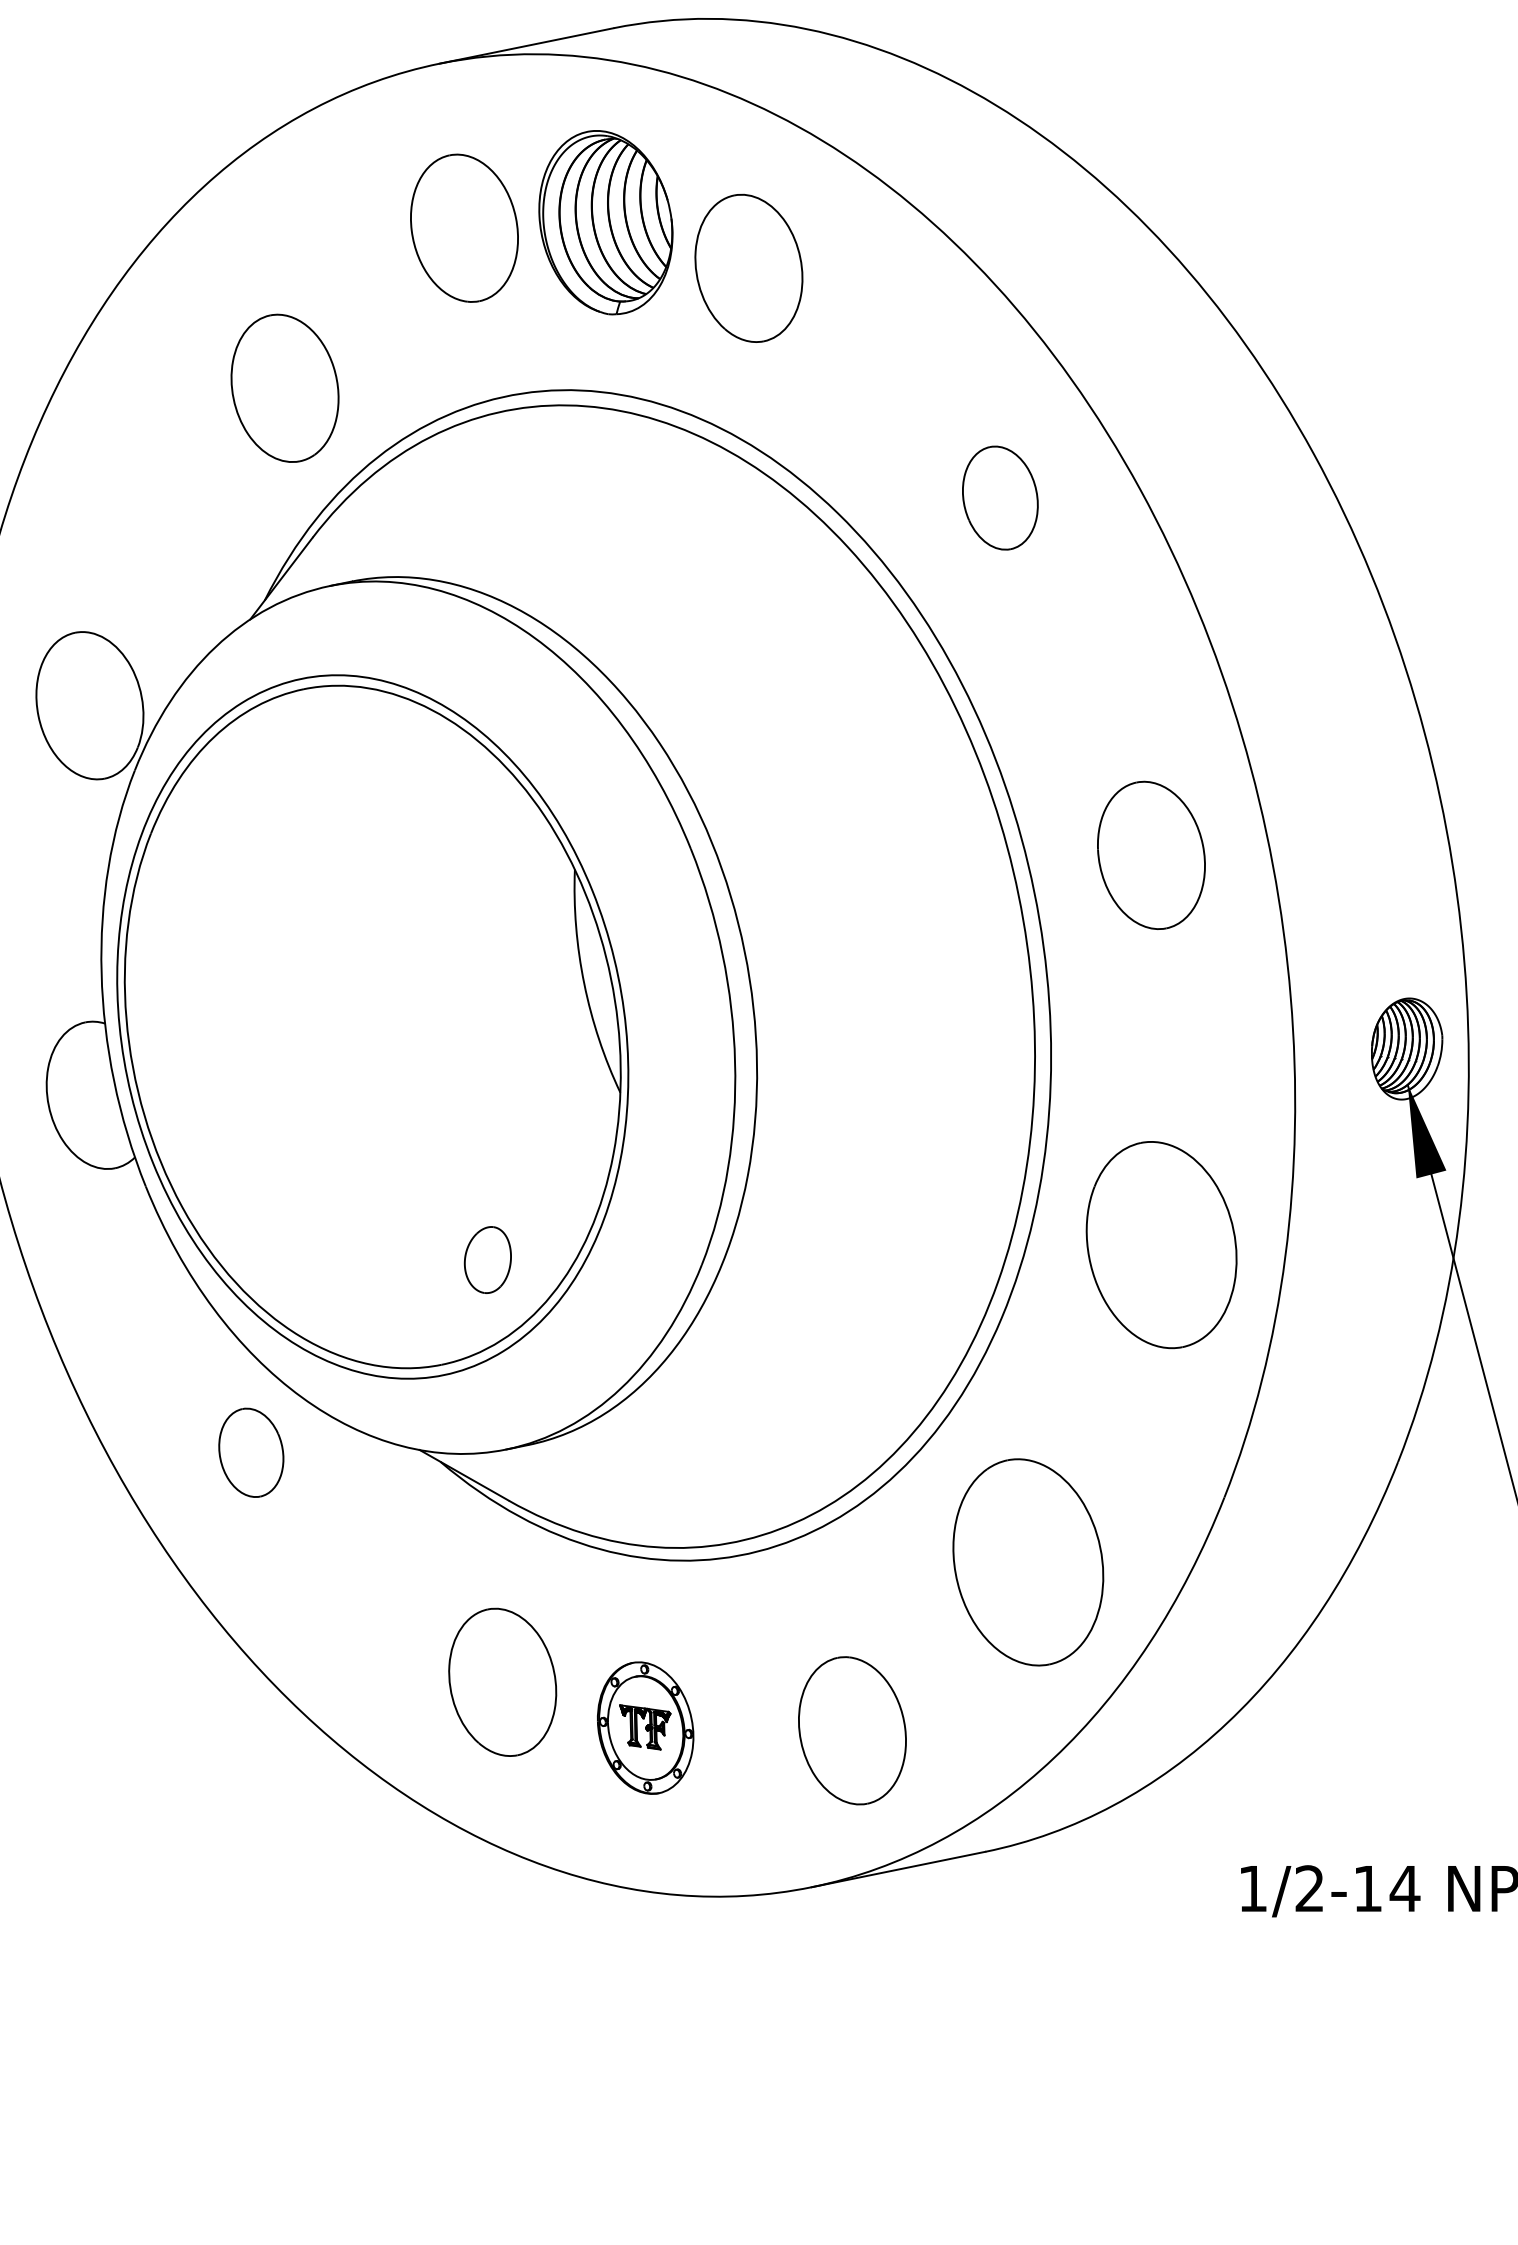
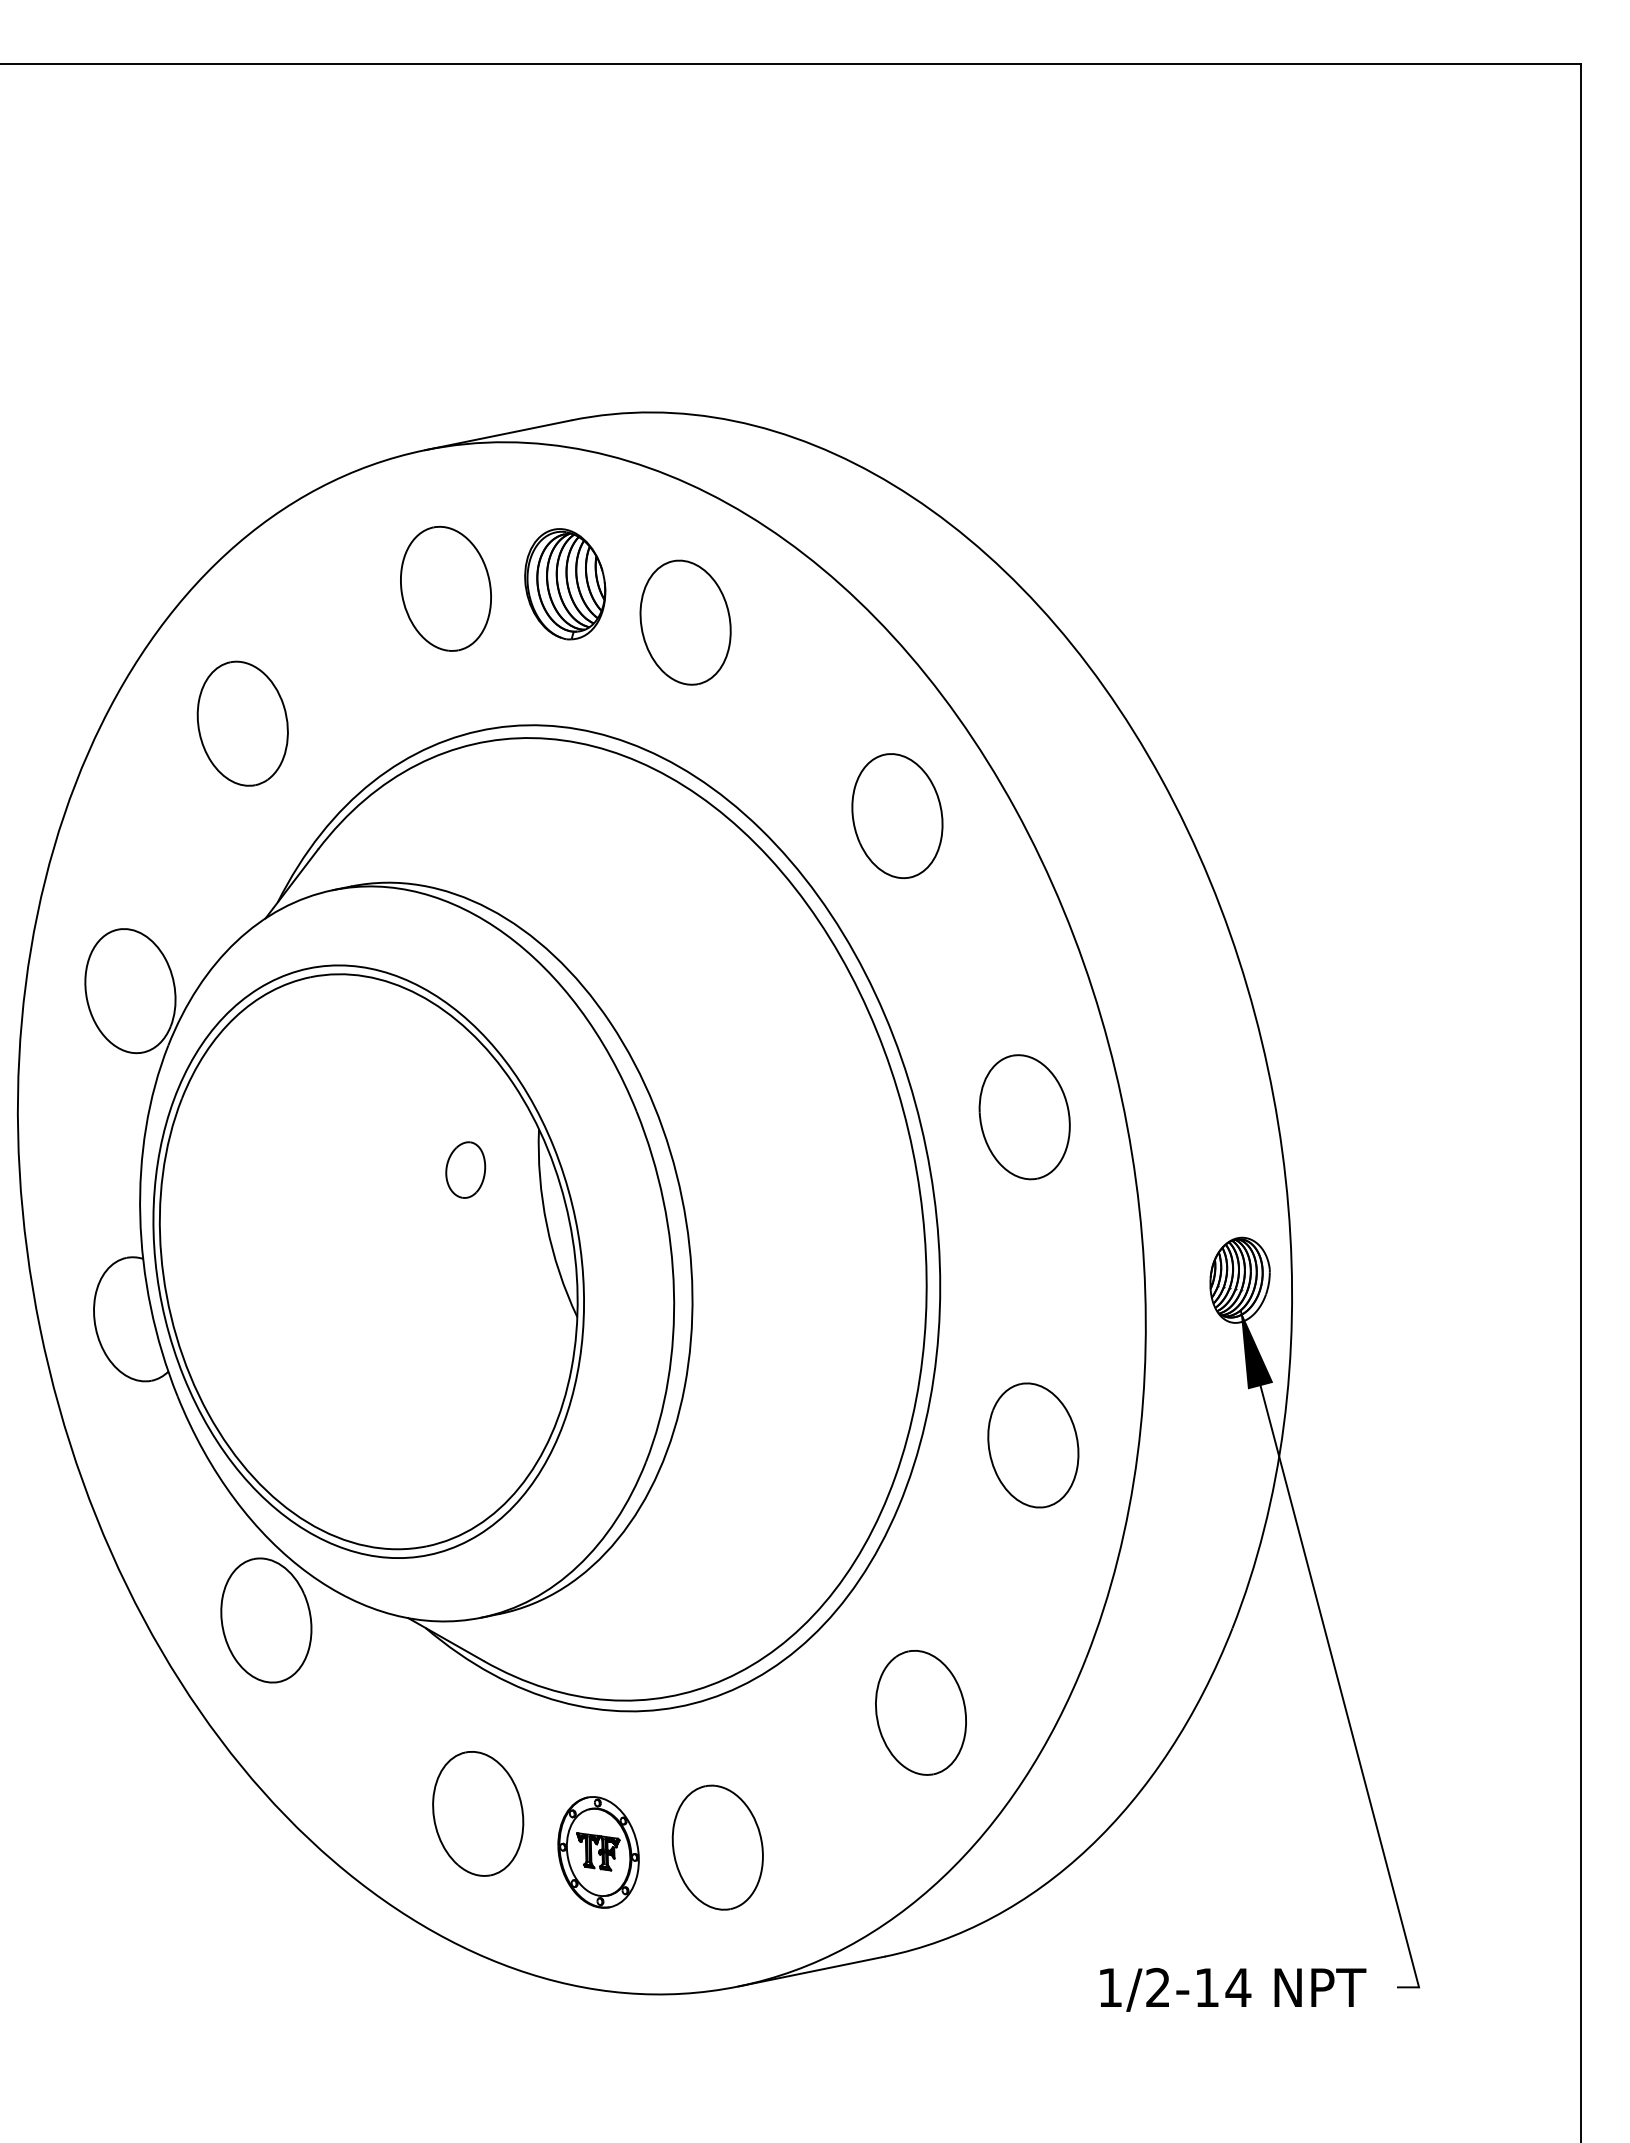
part: (606, 223) -> (565, 584), size x0.71
part: (284, 388) -> (242, 723), moved
part: (1000, 498) -> (897, 816), size x1.43
part: (1161, 1245) -> (1033, 1445), size x0.71
part: (487, 1259) -> (465, 1169), moved
part: (251, 1452) -> (266, 1620), size x1.67
part: (1027, 1562) -> (920, 1712), size x0.71
part: (852, 1730) -> (717, 1847), moved

